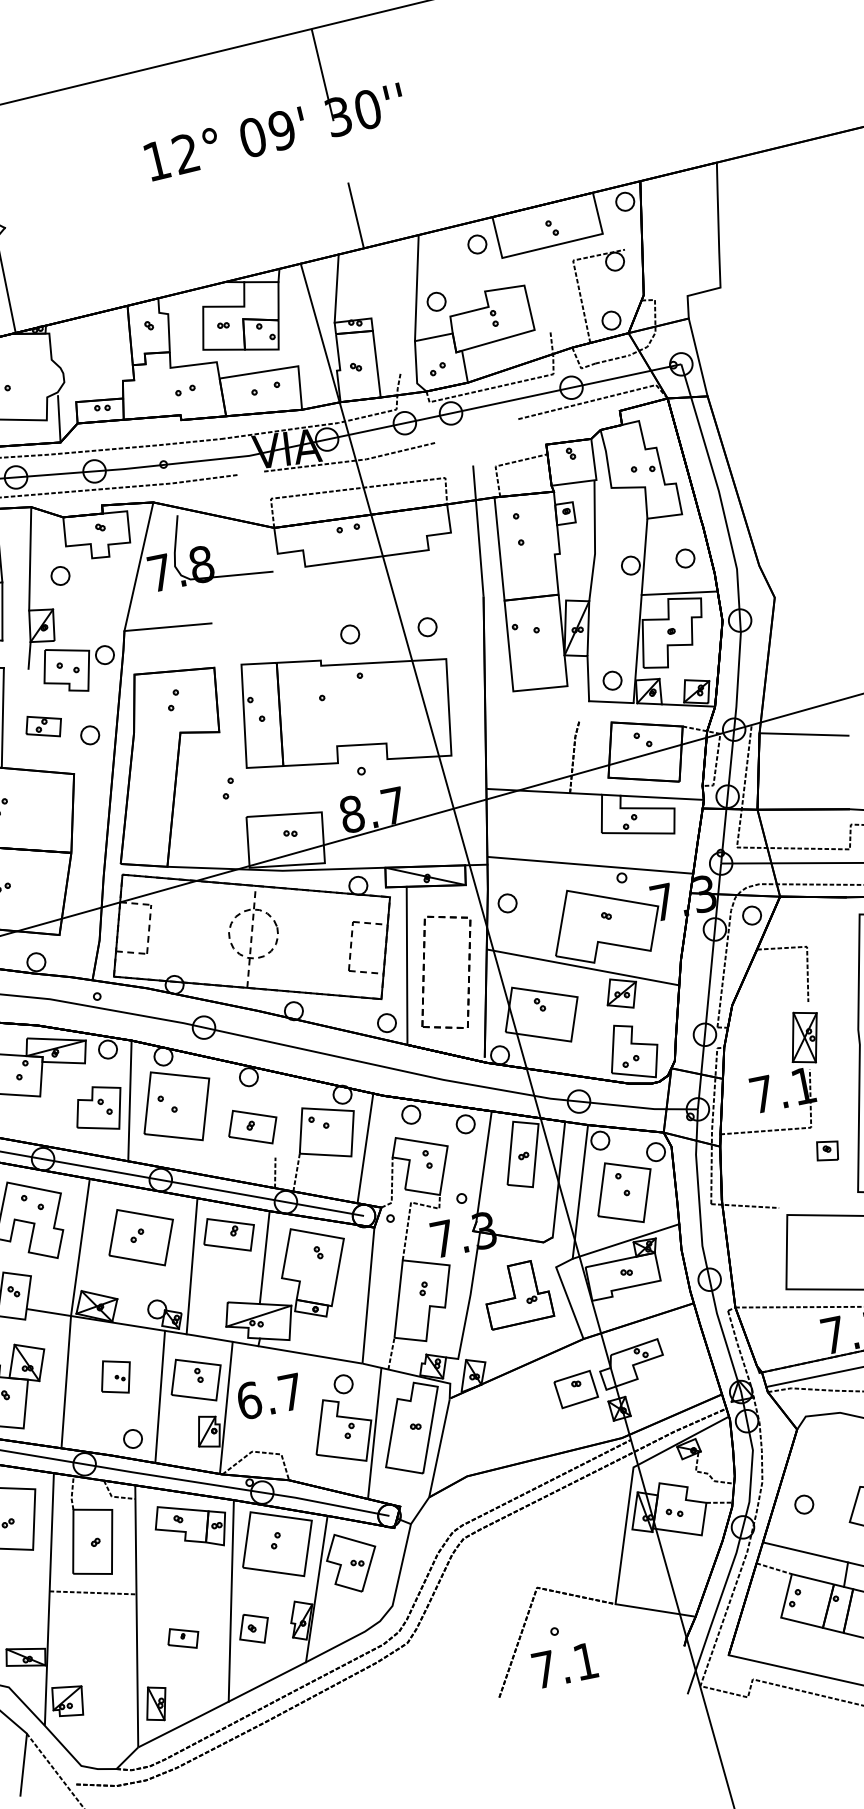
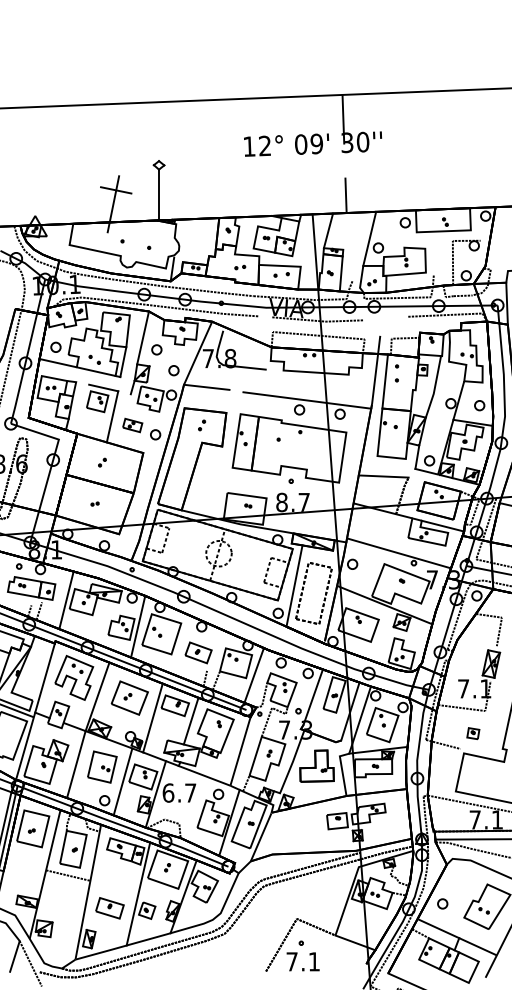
part: (99, 608) -> (173, 370), added
line: (361, 613) -> (307, 400), added
line: (532, 727) -> (383, 476), added
part: (229, 788) -> (221, 476), removed
part: (827, 1150) -> (473, 733), moved
part: (115, 1375) -> (102, 766), size x1.67
part: (182, 1638) -> (109, 908), size x1.67

